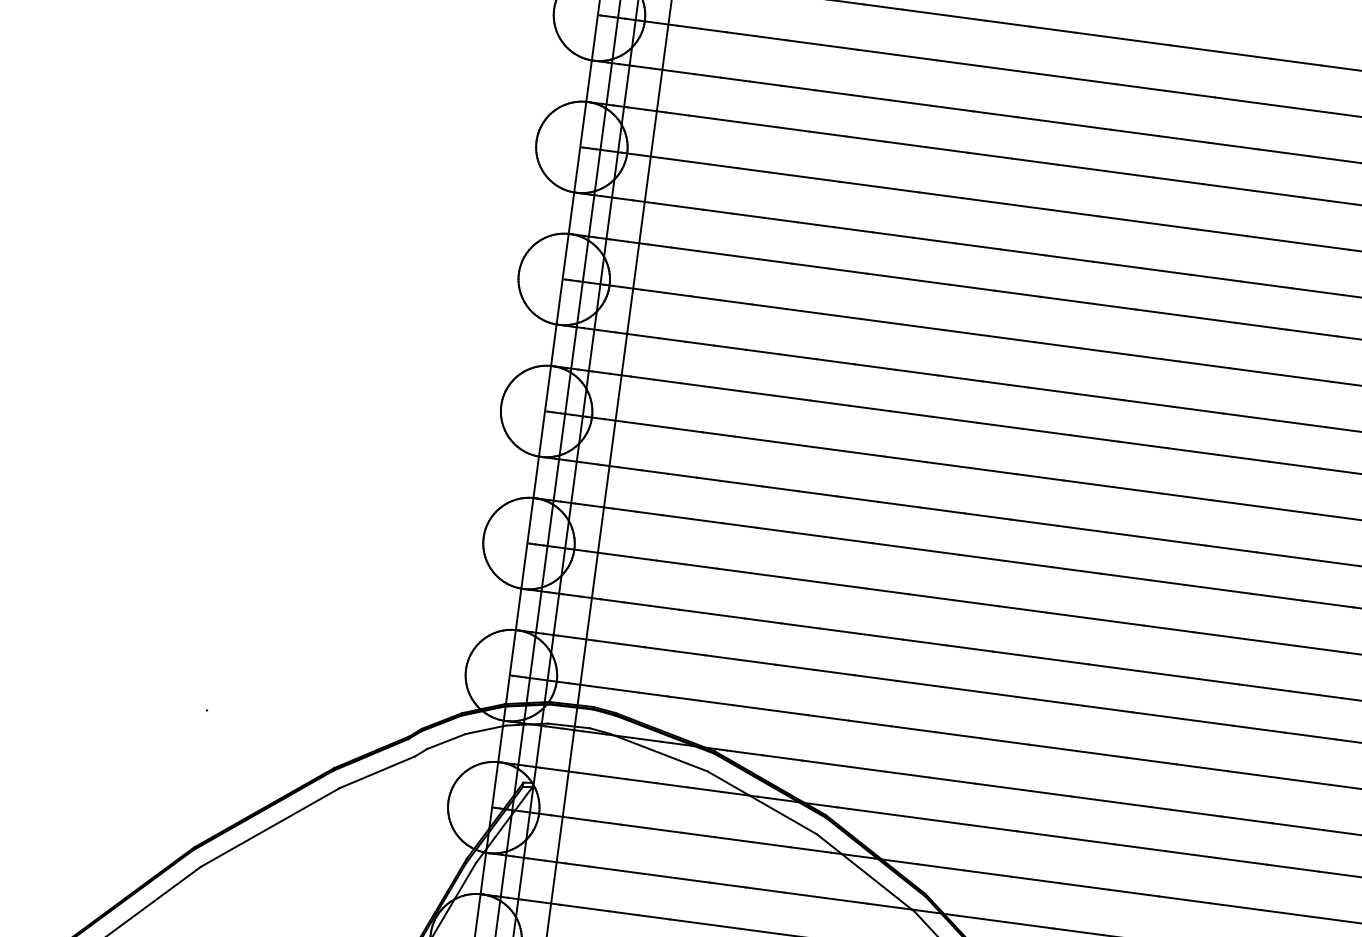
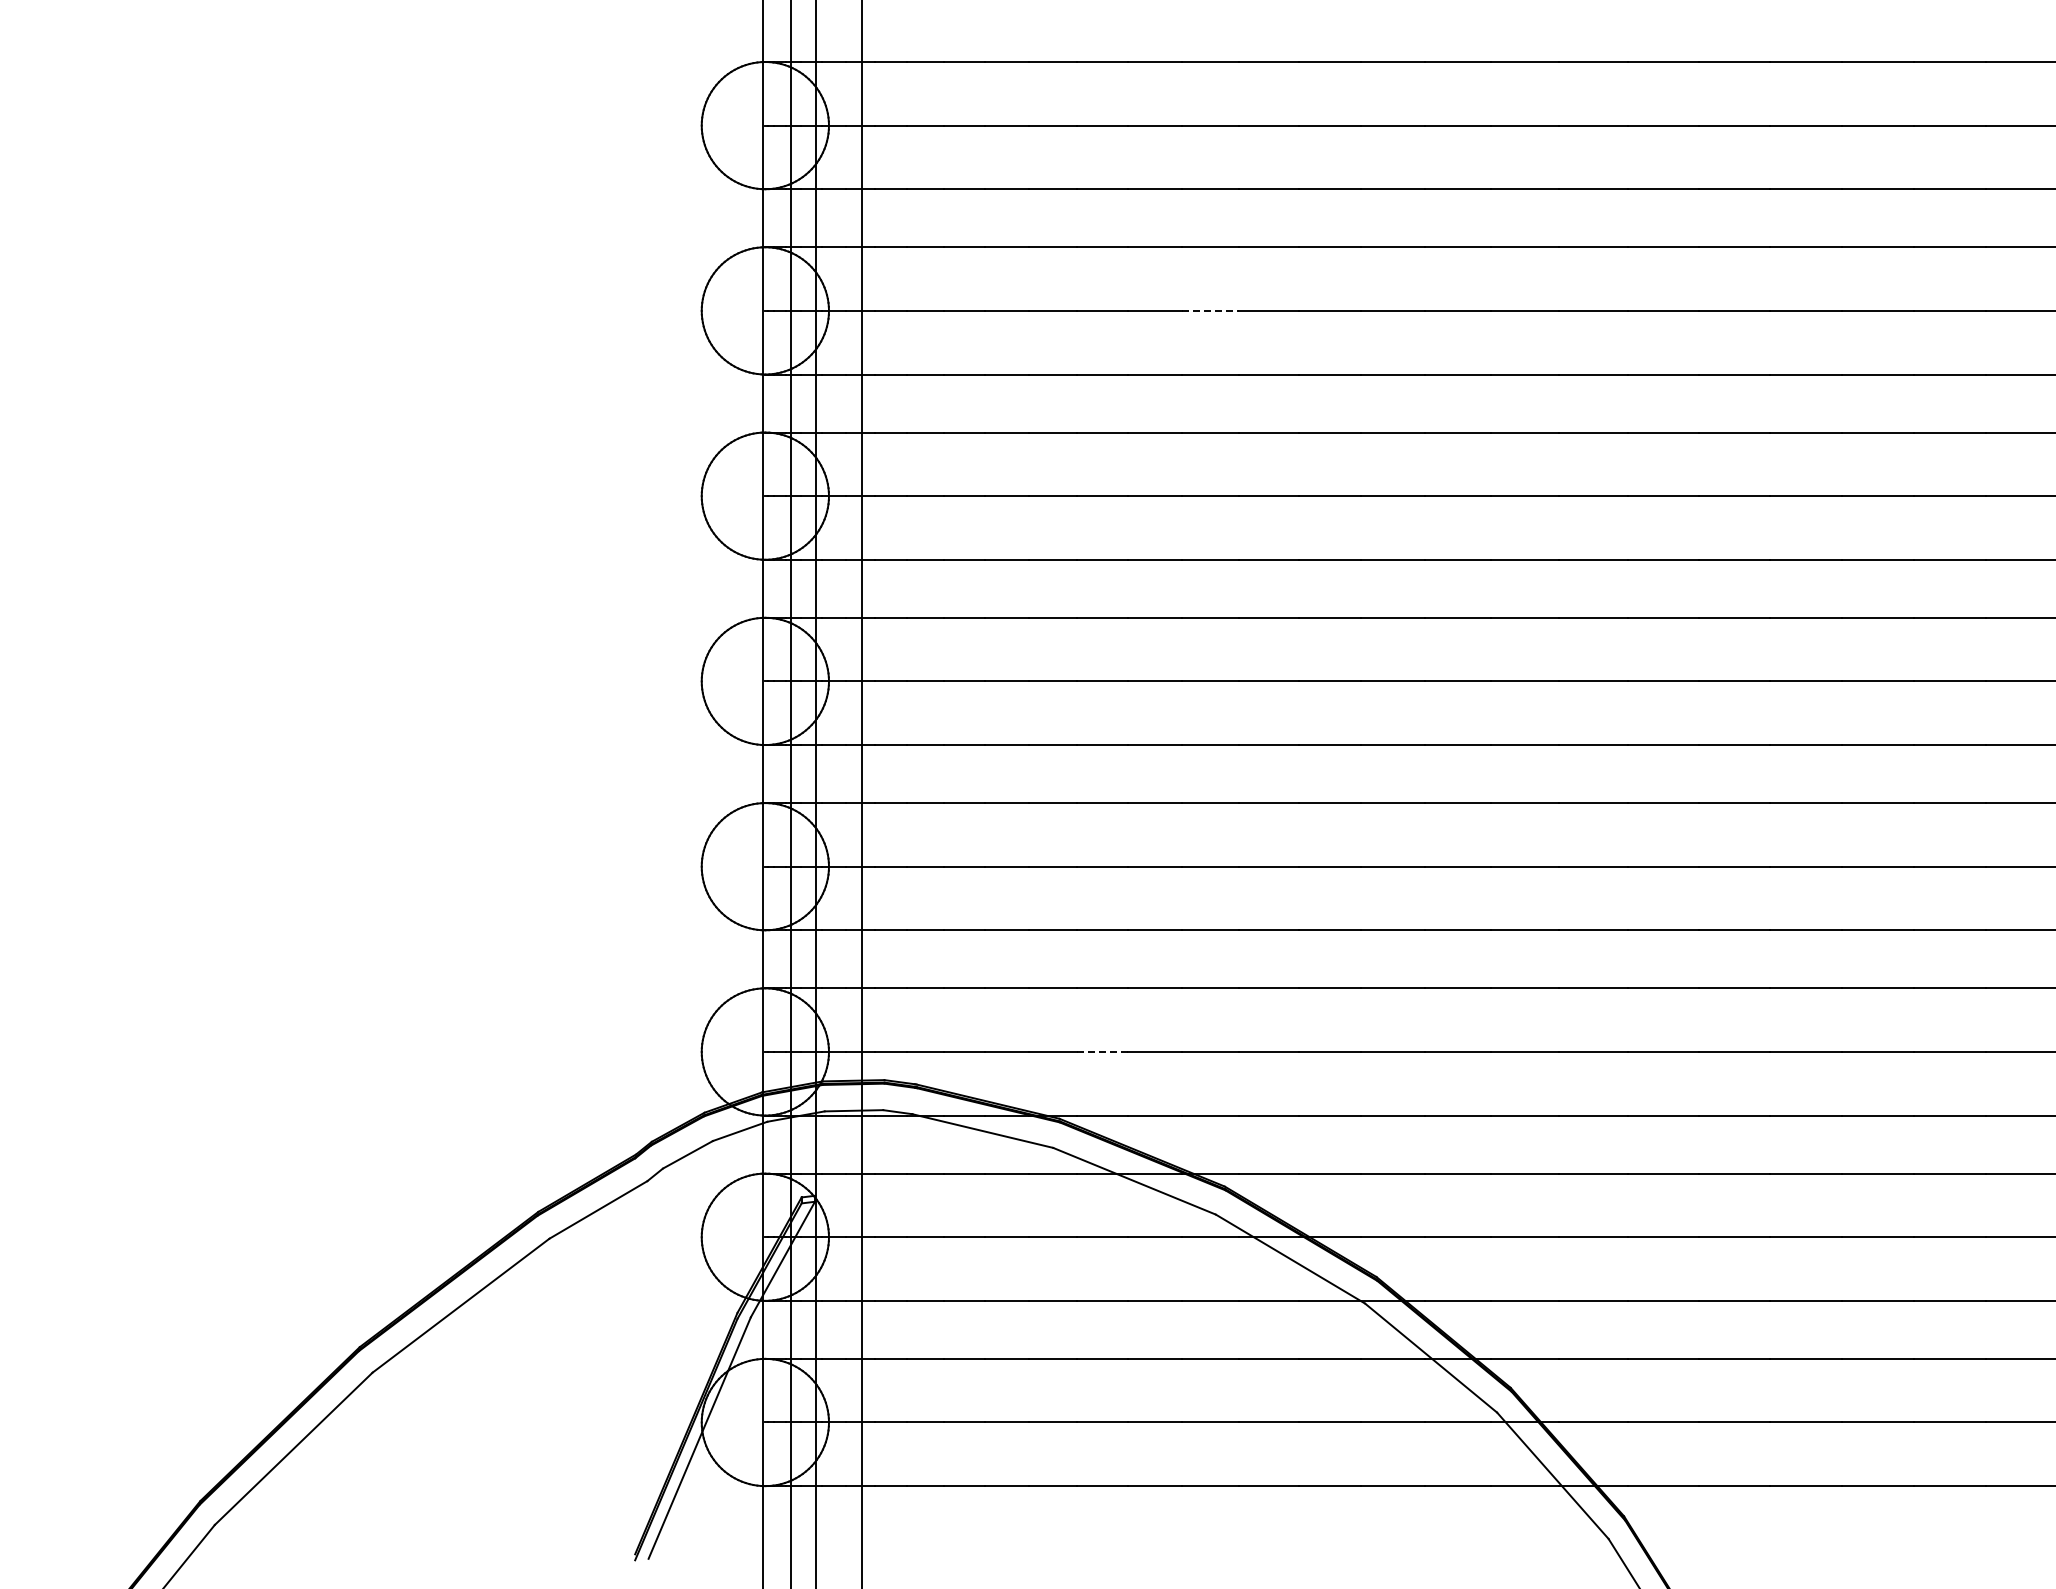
line: (899, 189) -> (1210, 310), solid -> dashed
line: (751, 707) -> (1102, 1051), solid -> dashed

